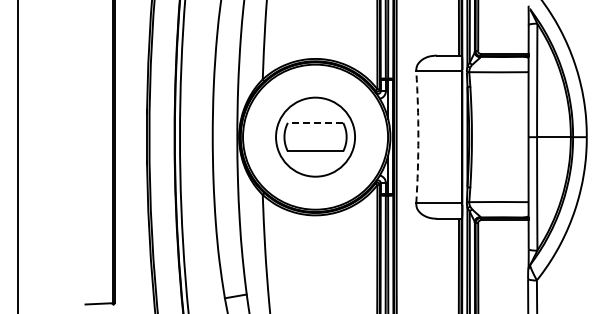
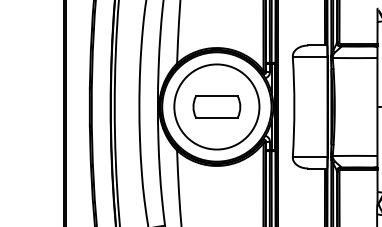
line: (315, 122) -> (216, 95), dashed -> solid
circle: (315, 136) -> (216, 106), size x1.43
arc: (418, 137) -> (294, 107), dashed -> solid

